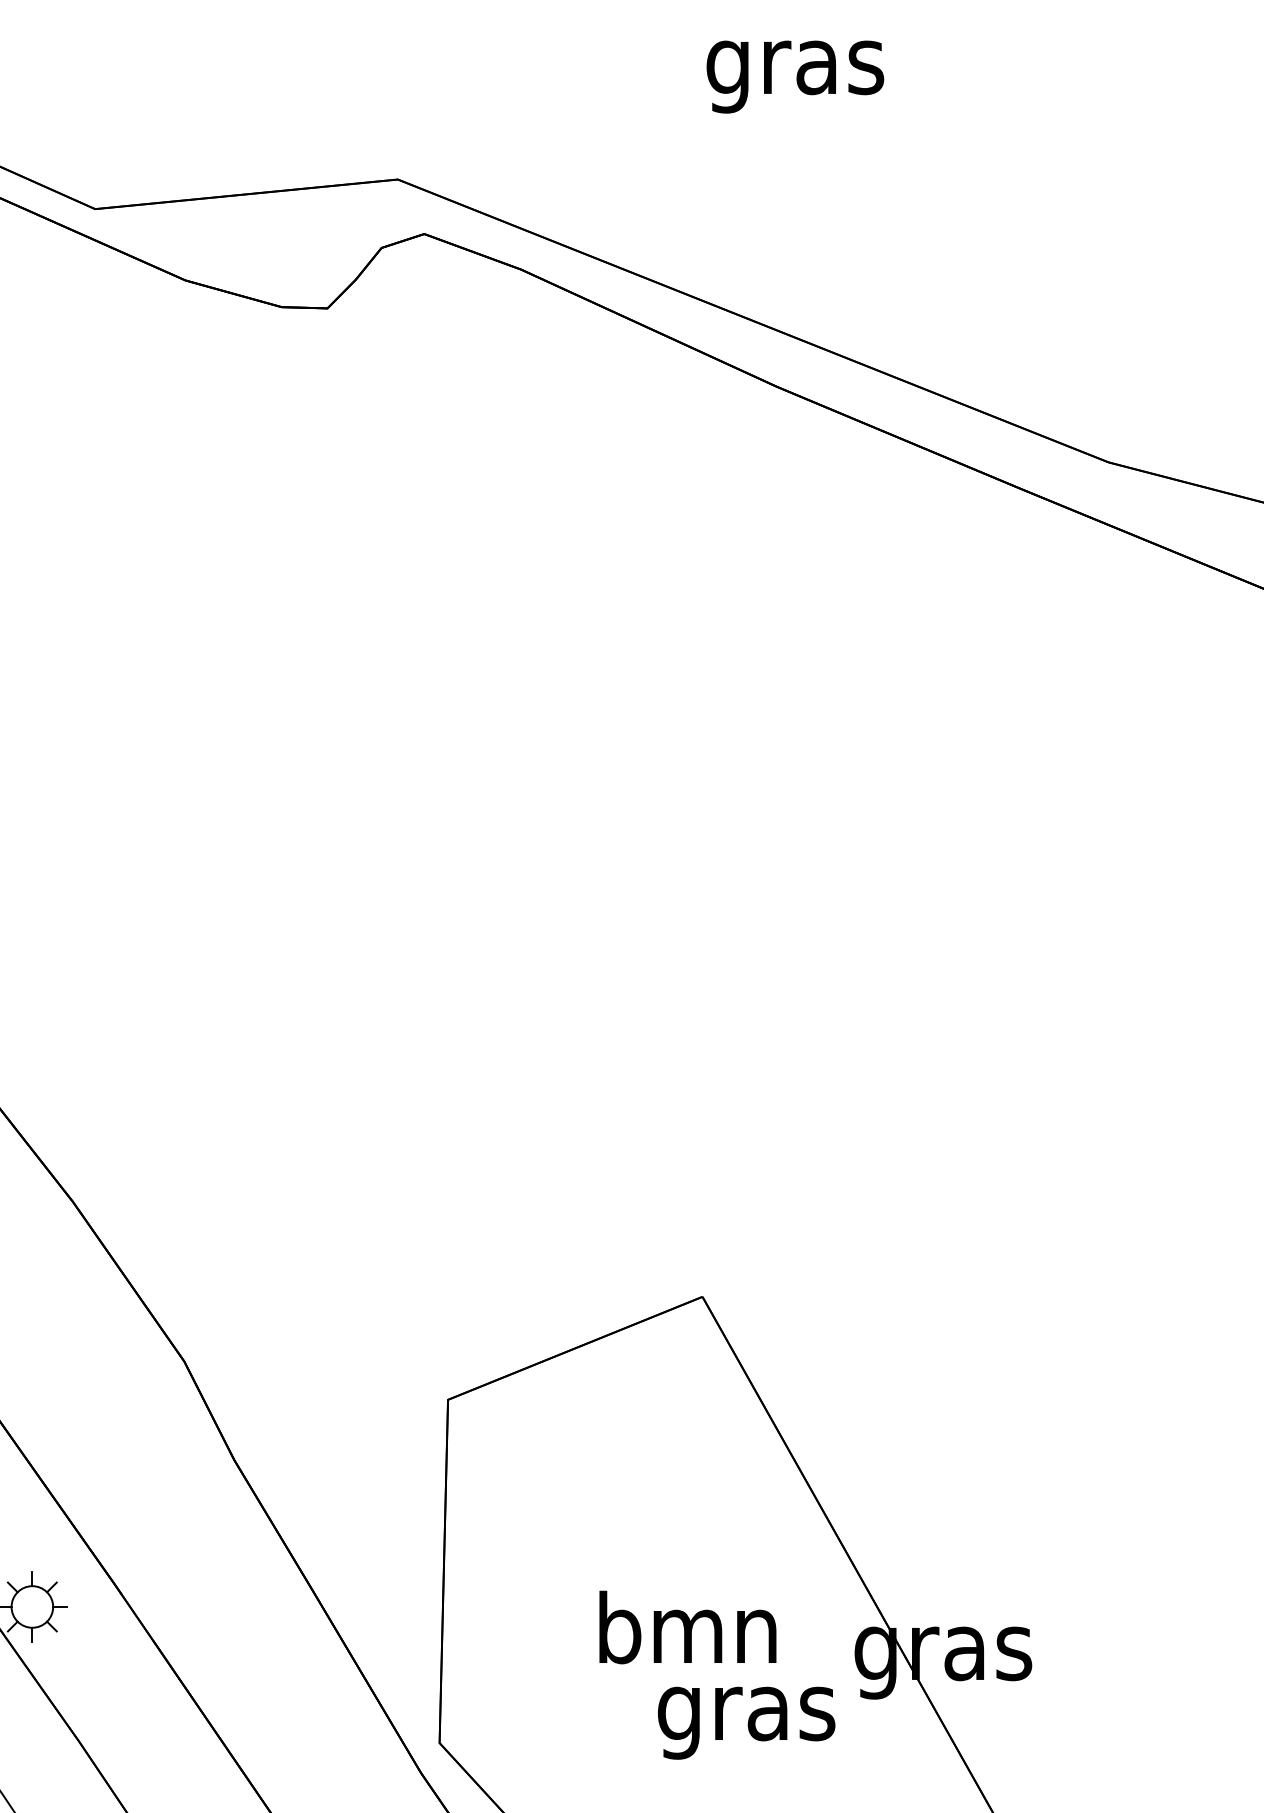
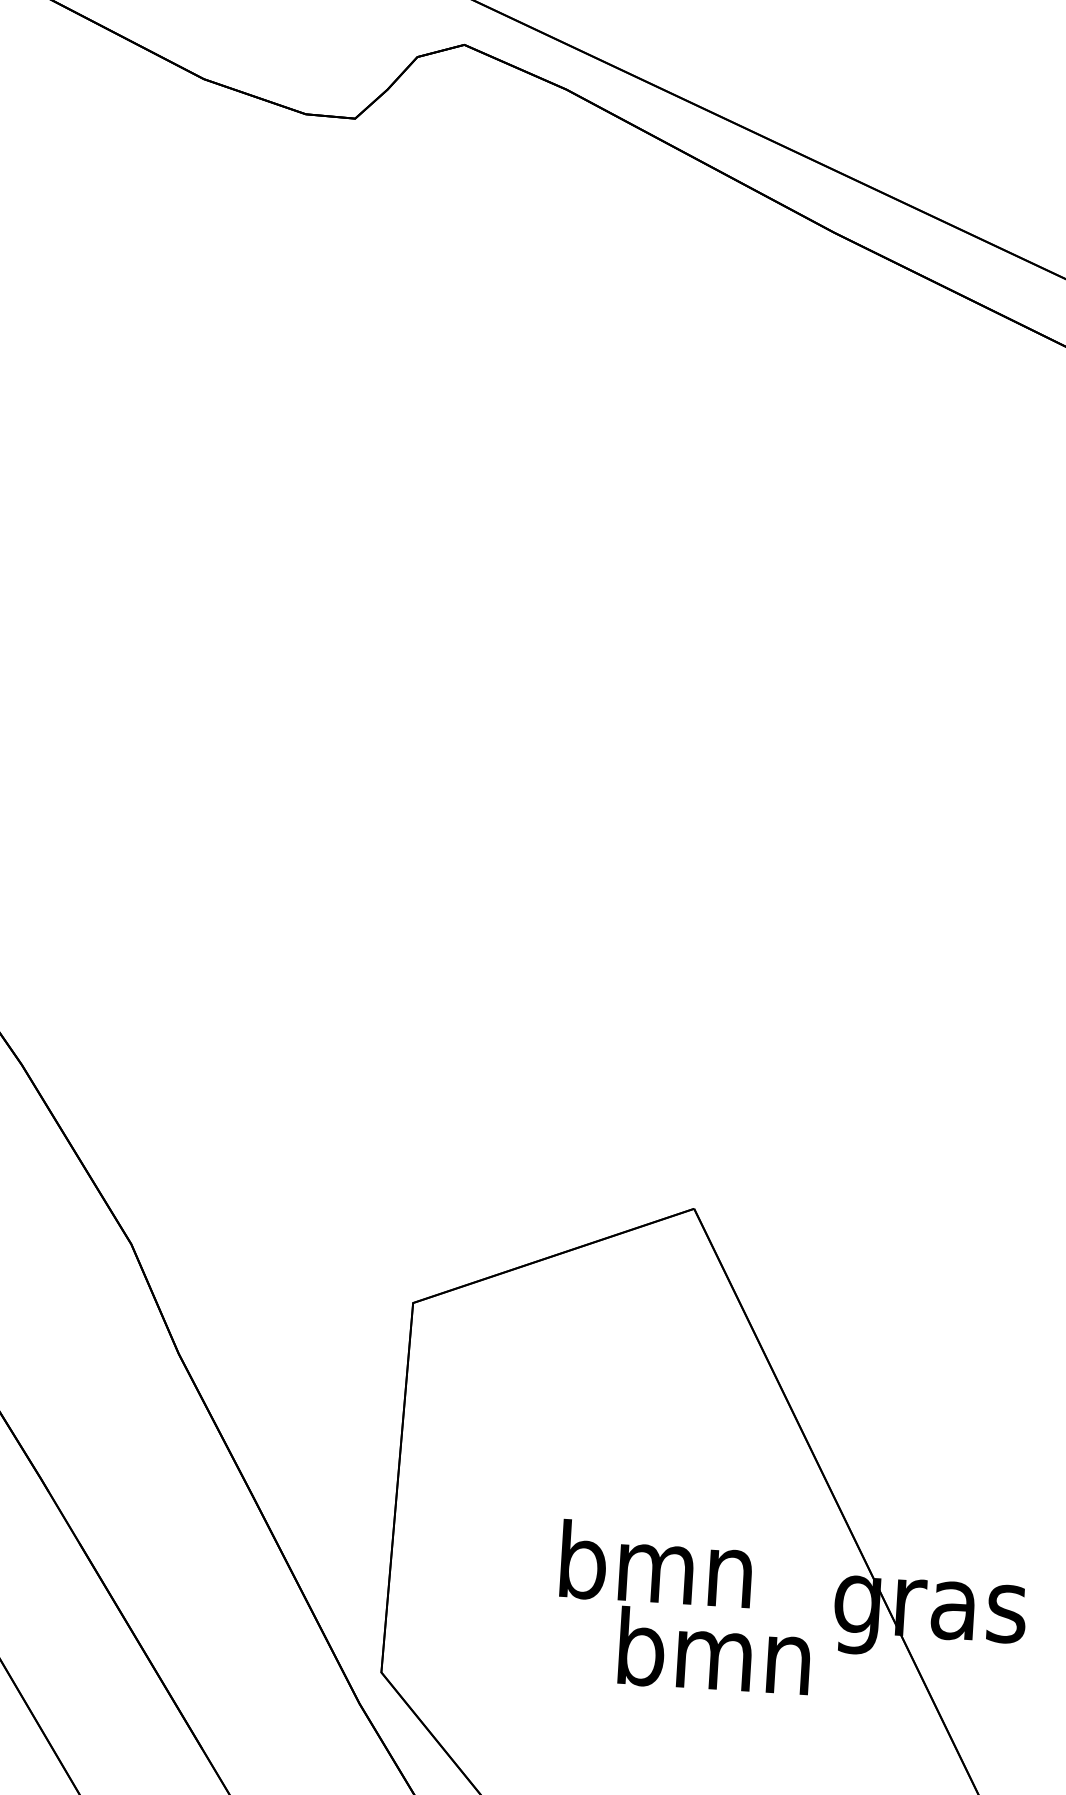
text: (746, 1713) -> (714, 1660), gras -> bmn

